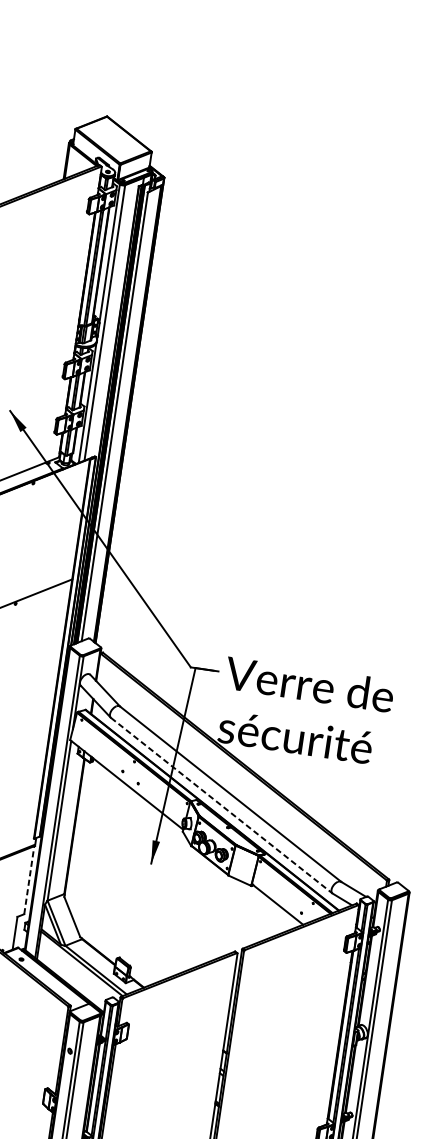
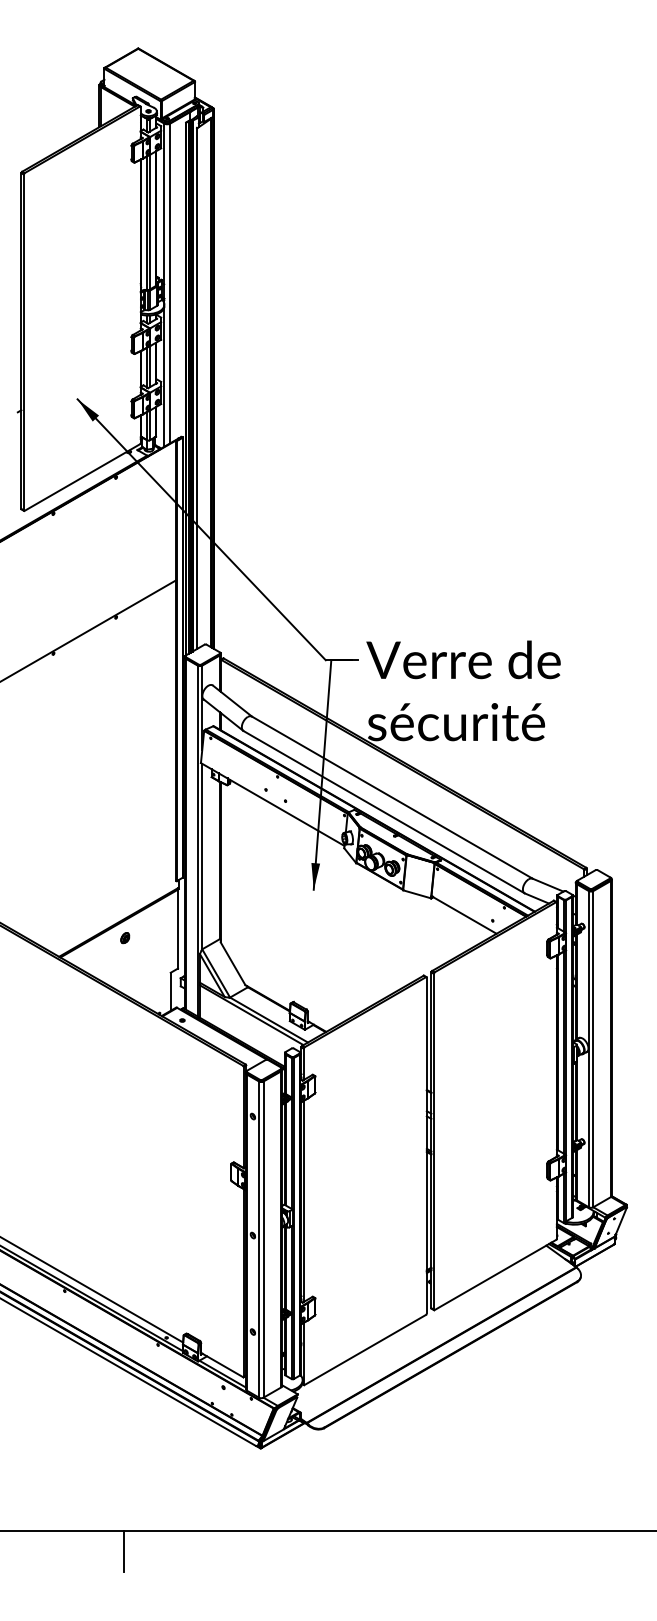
line: (222, 806) -> (384, 812), dashed -> solid
line: (29, 878) -> (177, 927), dashed -> solid

